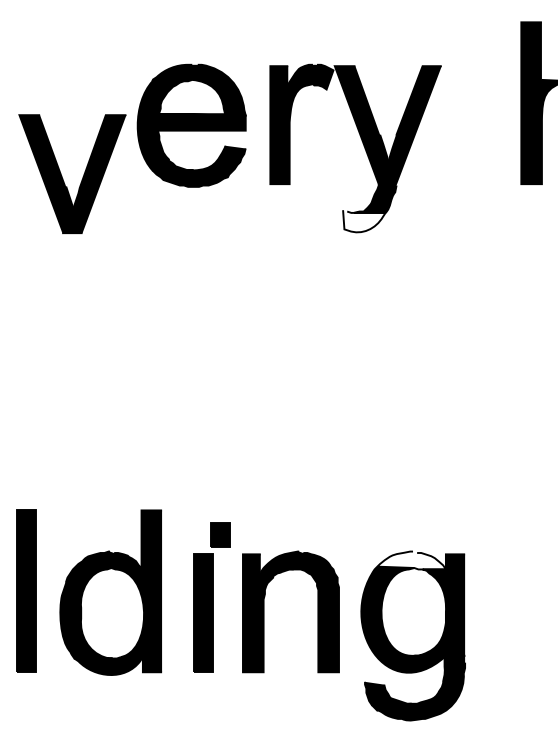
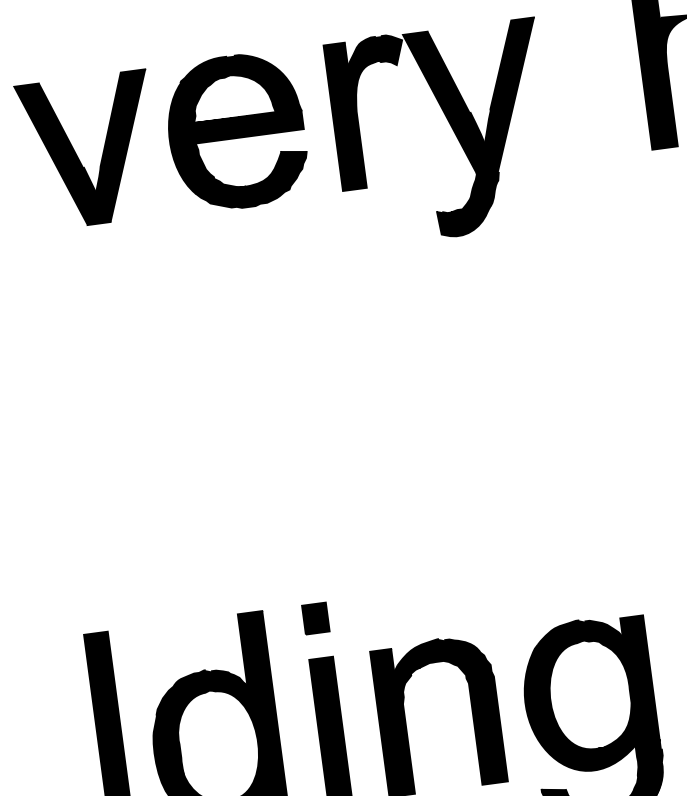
part: (62, 175) -> (77, 154), moved
fill: (364, 221) -> (465, 221), added
part: (220, 534) -> (316, 617), moved
fill: (411, 560) -> (578, 631), added

